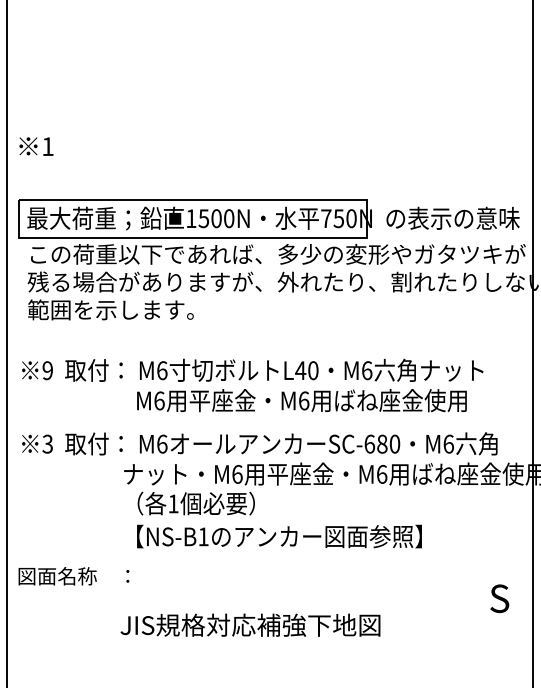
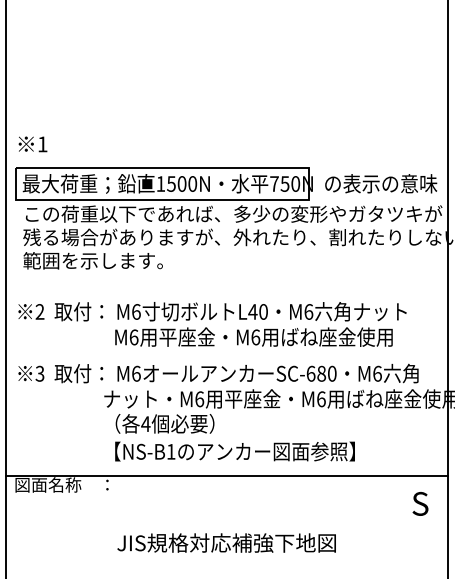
text: (36, 146) -> (33, 144), moved
text: (47, 370) -> (39, 311), 9 -> 2
text: (173, 503) -> (145, 423), 1 -> 4
line: (269, 565) -> (226, 475), added
text: (250, 624) -> (226, 542), moved

